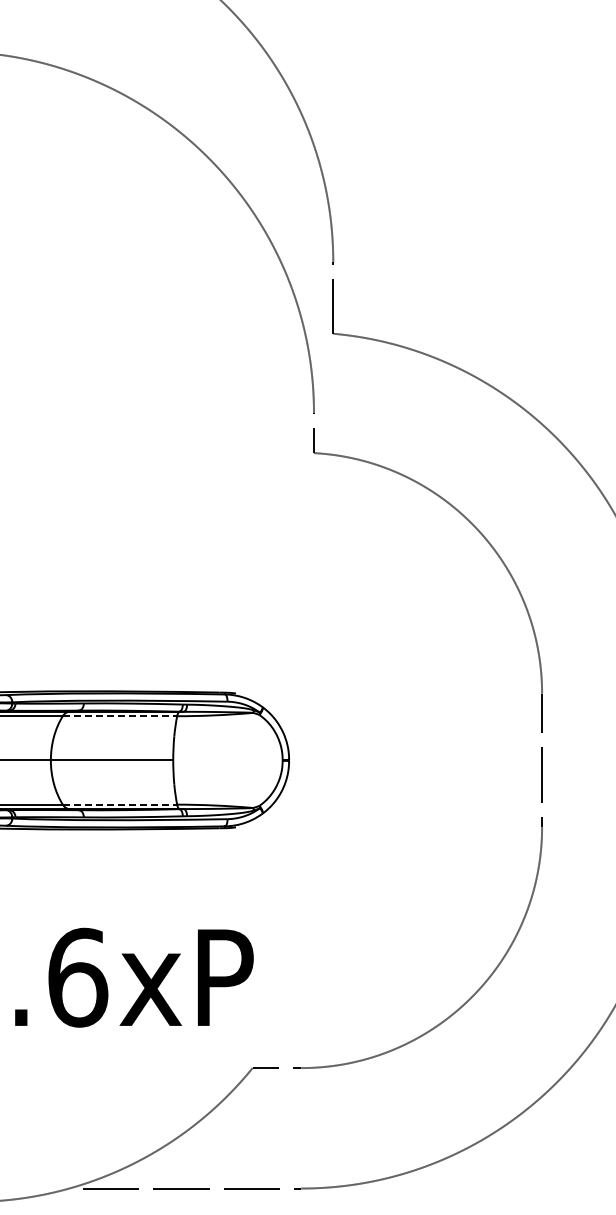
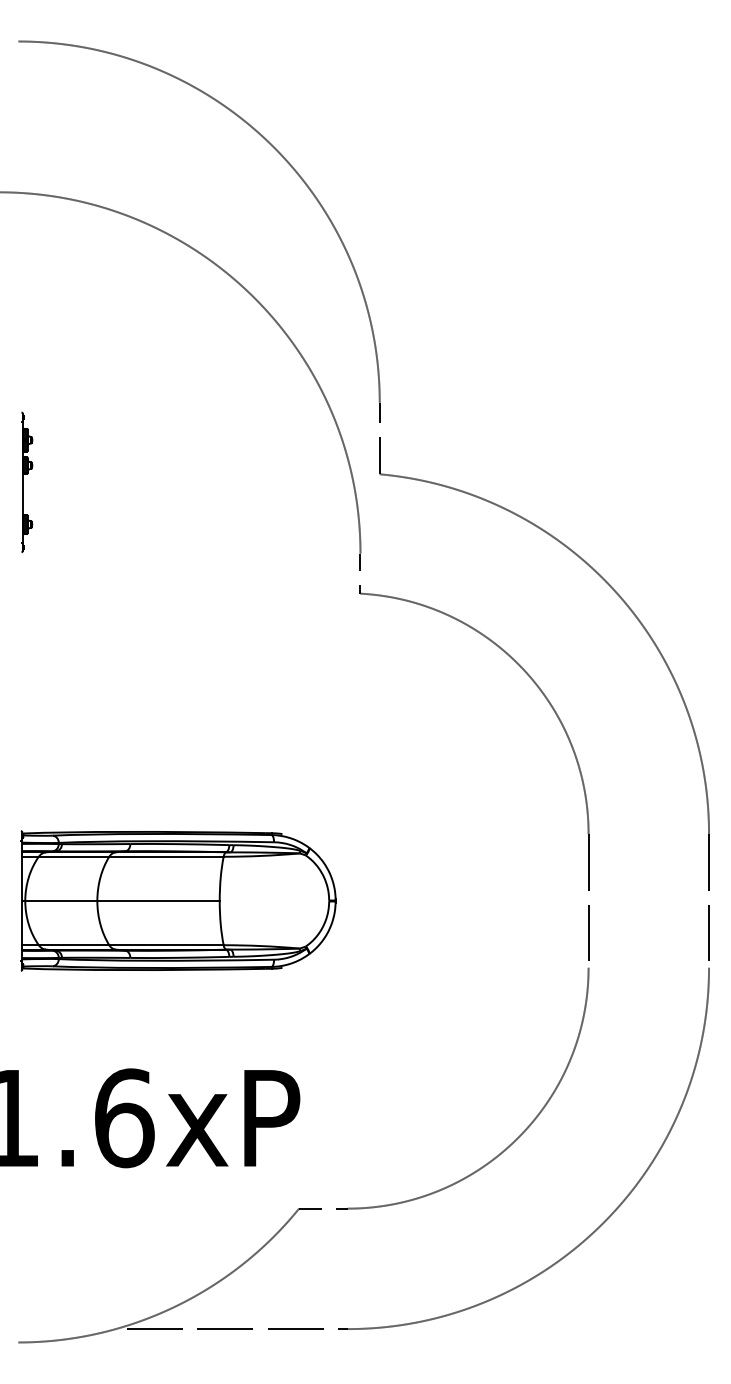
line: (120, 715) -> (166, 856), dashed -> solid
line: (120, 804) -> (166, 945), dashed -> solid

